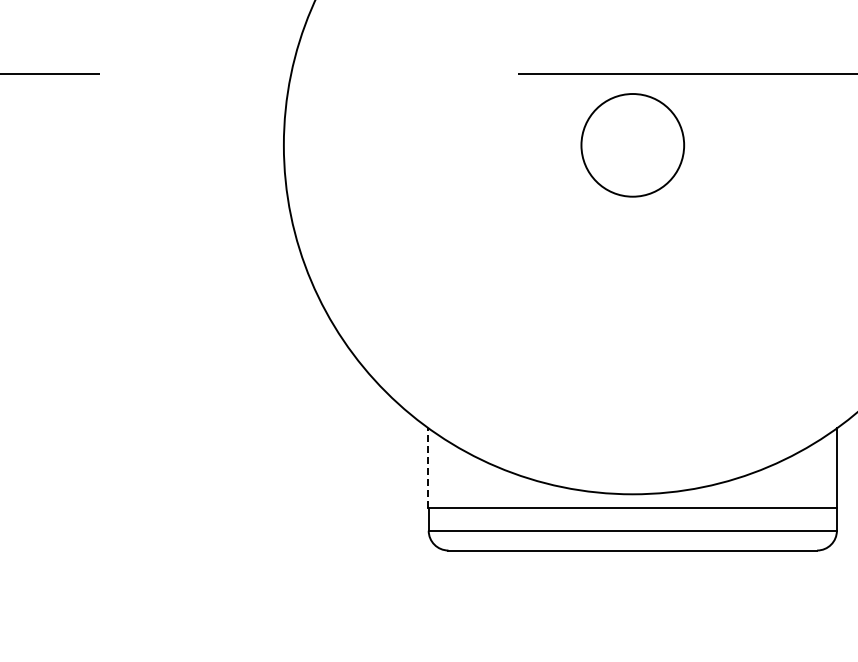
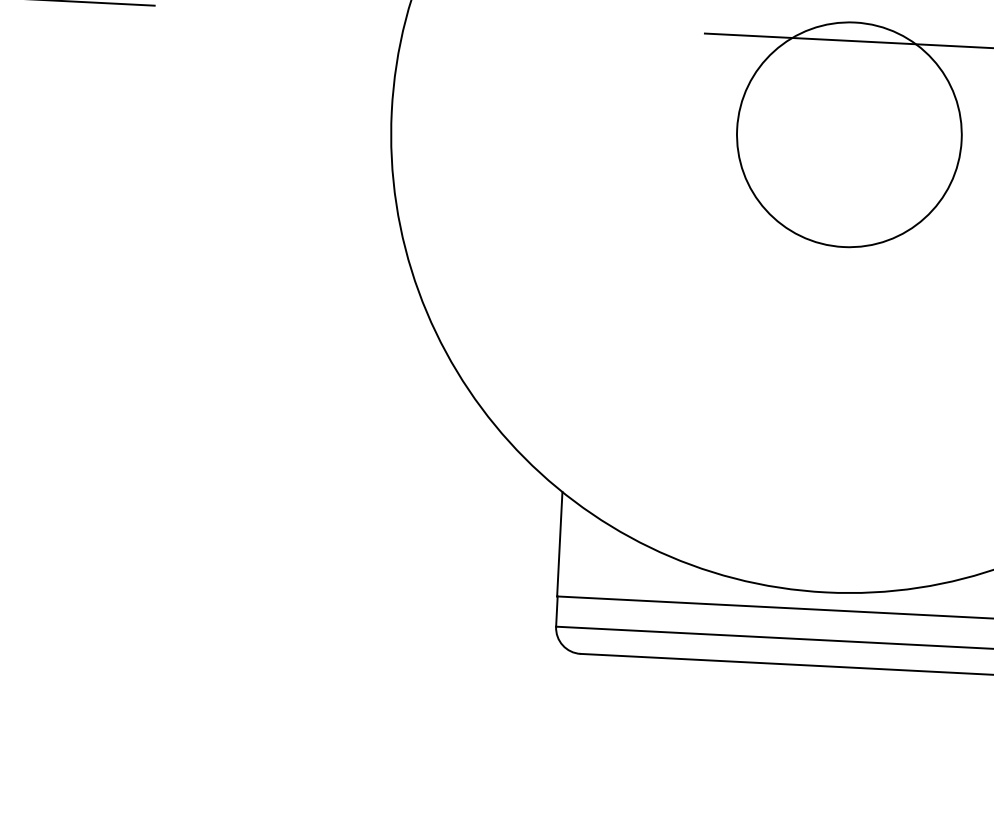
circle: (632, 144) -> (849, 133), size x1.67
line: (428, 467) -> (560, 543), dashed -> solid

